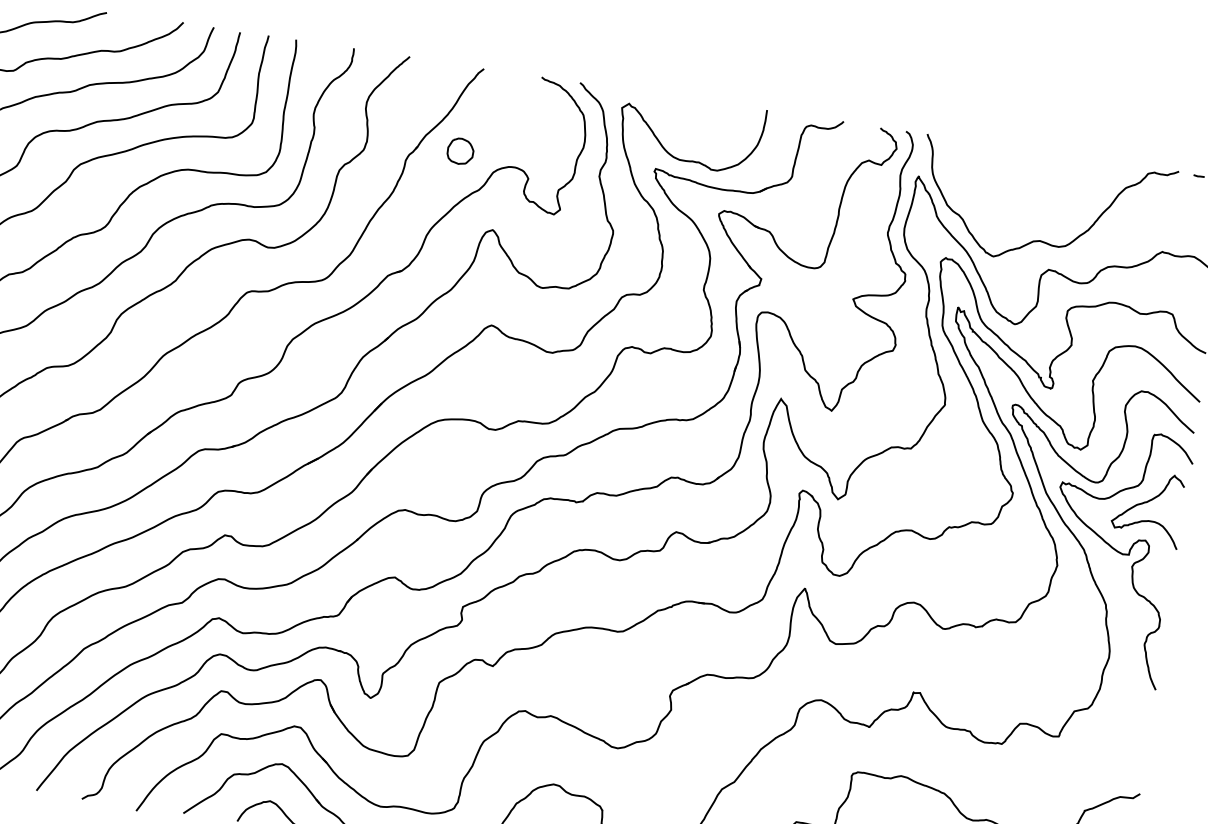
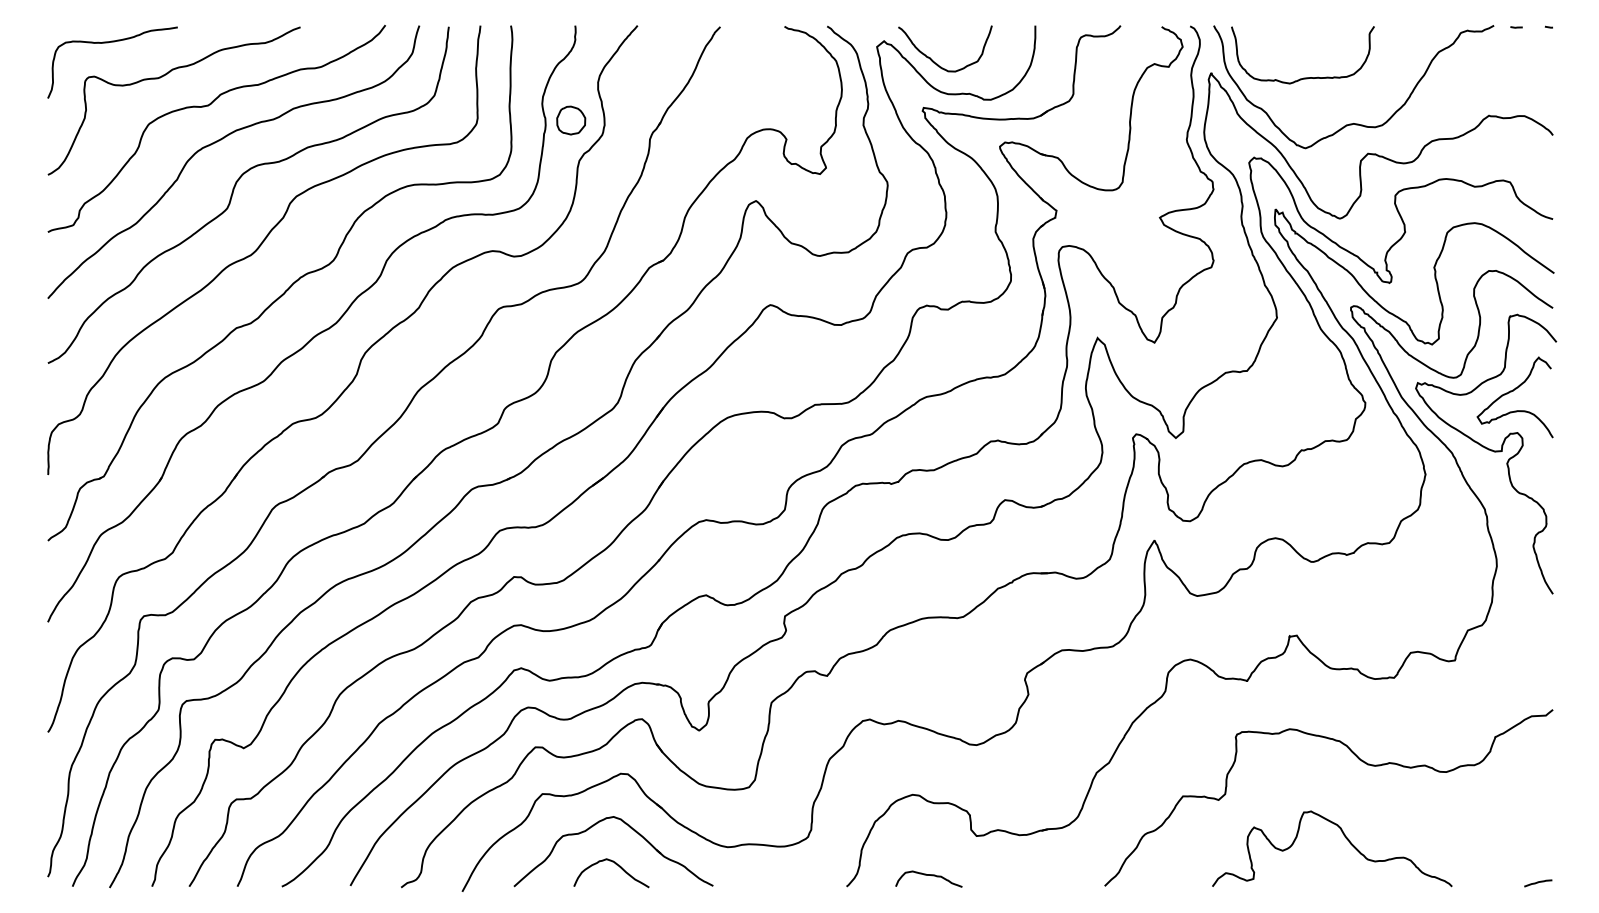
curve: (670, 127) -> (933, 60), added
part: (460, 151) -> (571, 120), moved
curve: (1001, 192) -> (1303, 77), added

